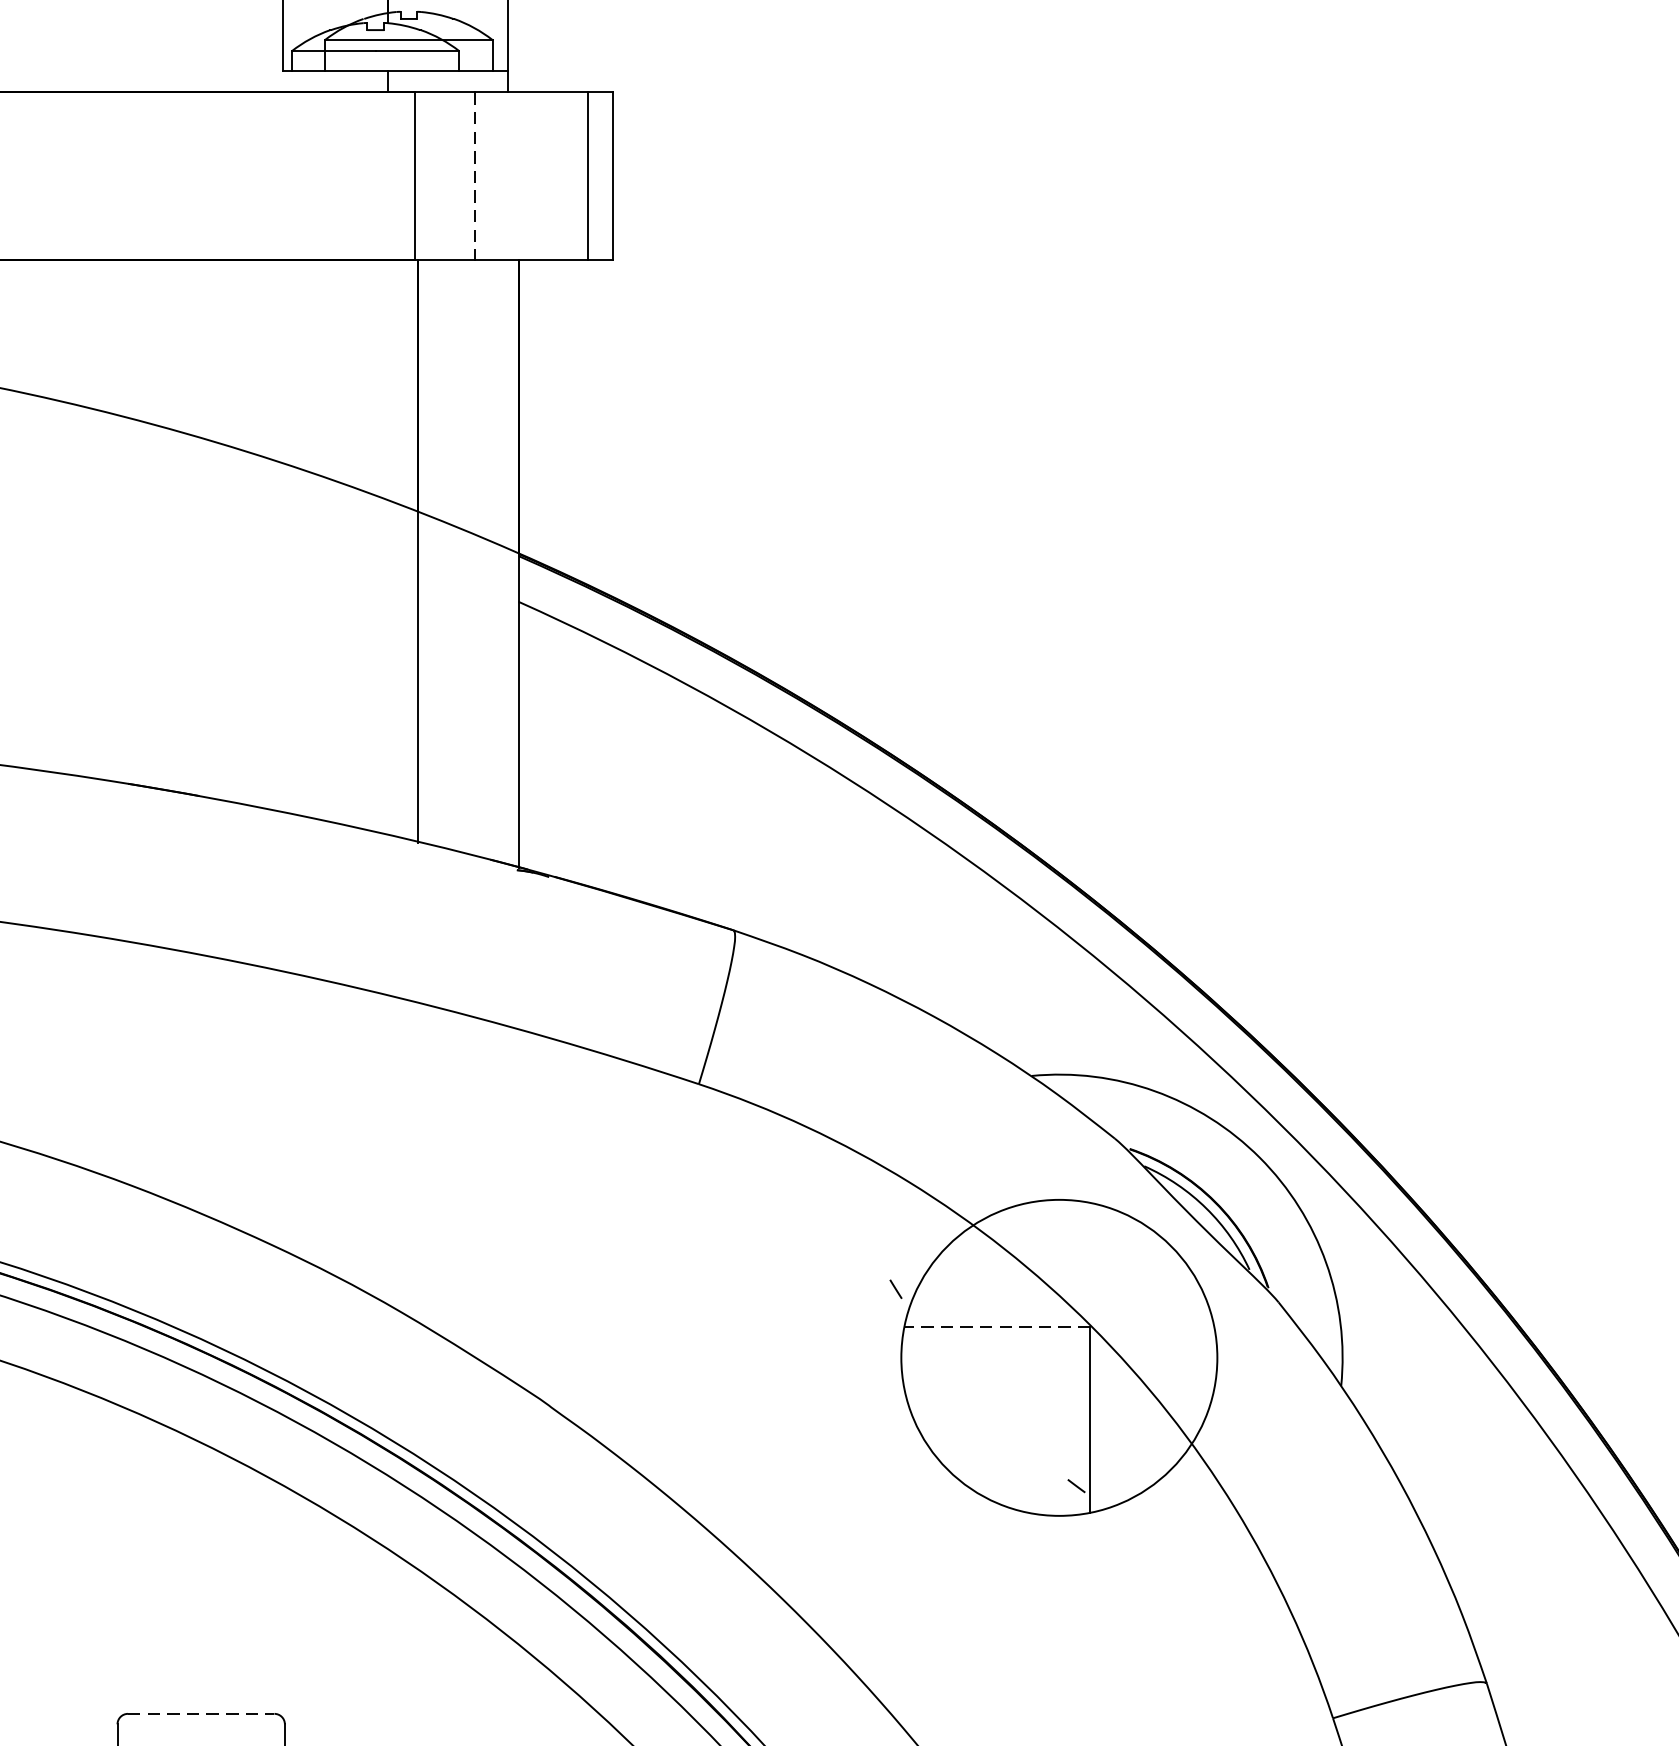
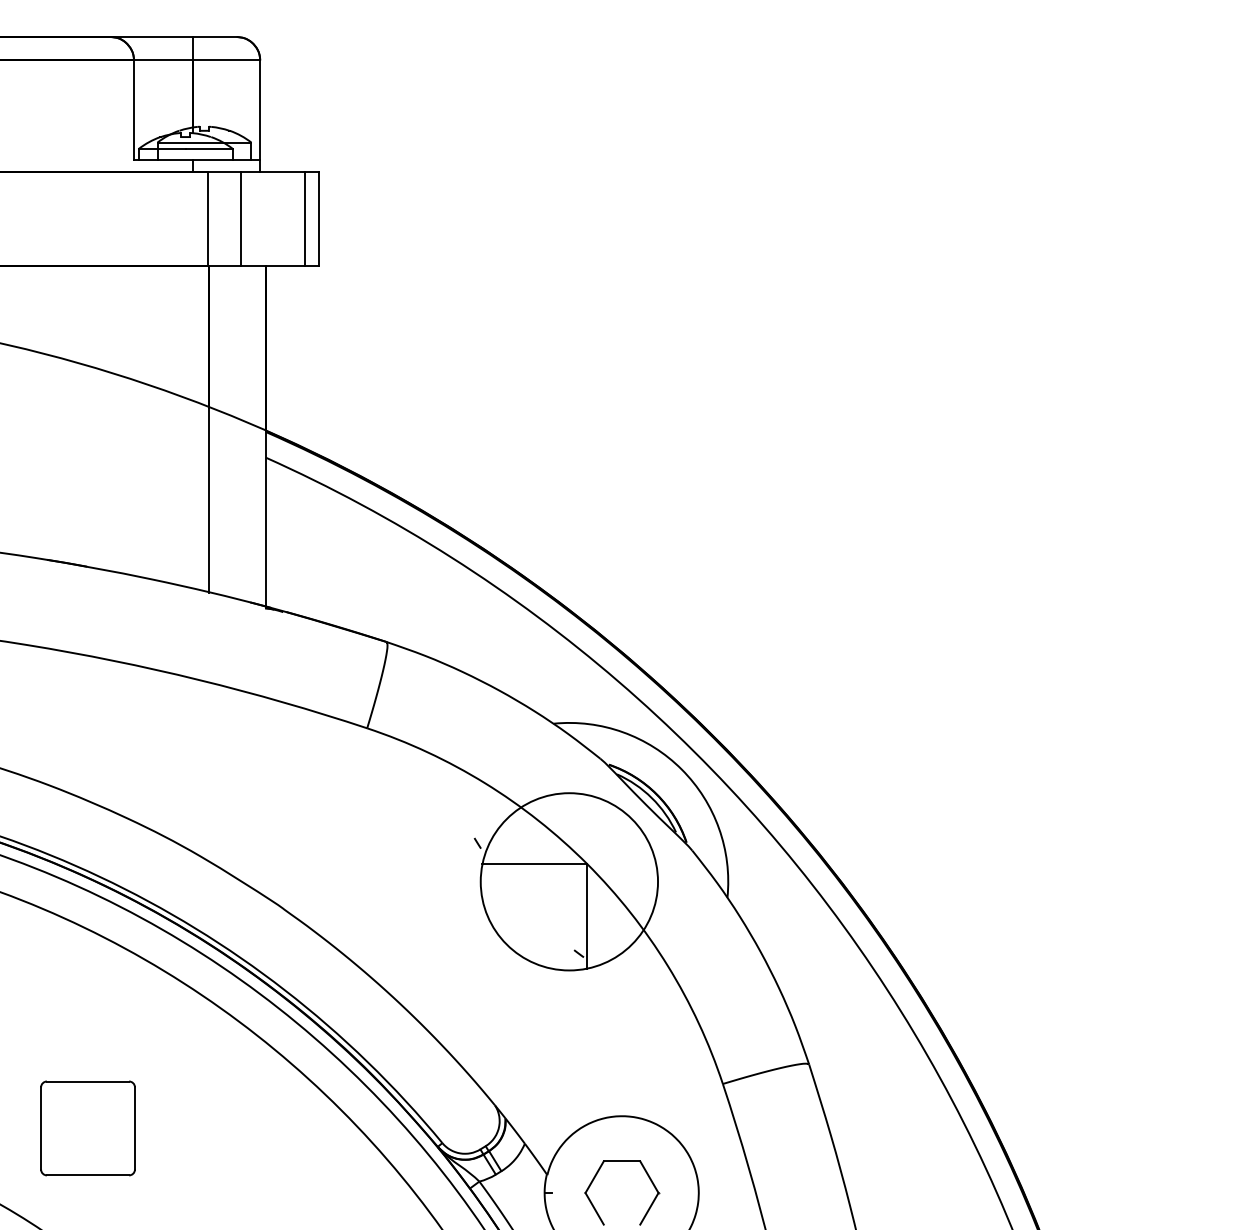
line: (474, 175) -> (241, 218), dashed -> solid
line: (997, 1326) -> (534, 864), dashed -> solid
line: (202, 1713) -> (88, 1081), dashed -> solid

